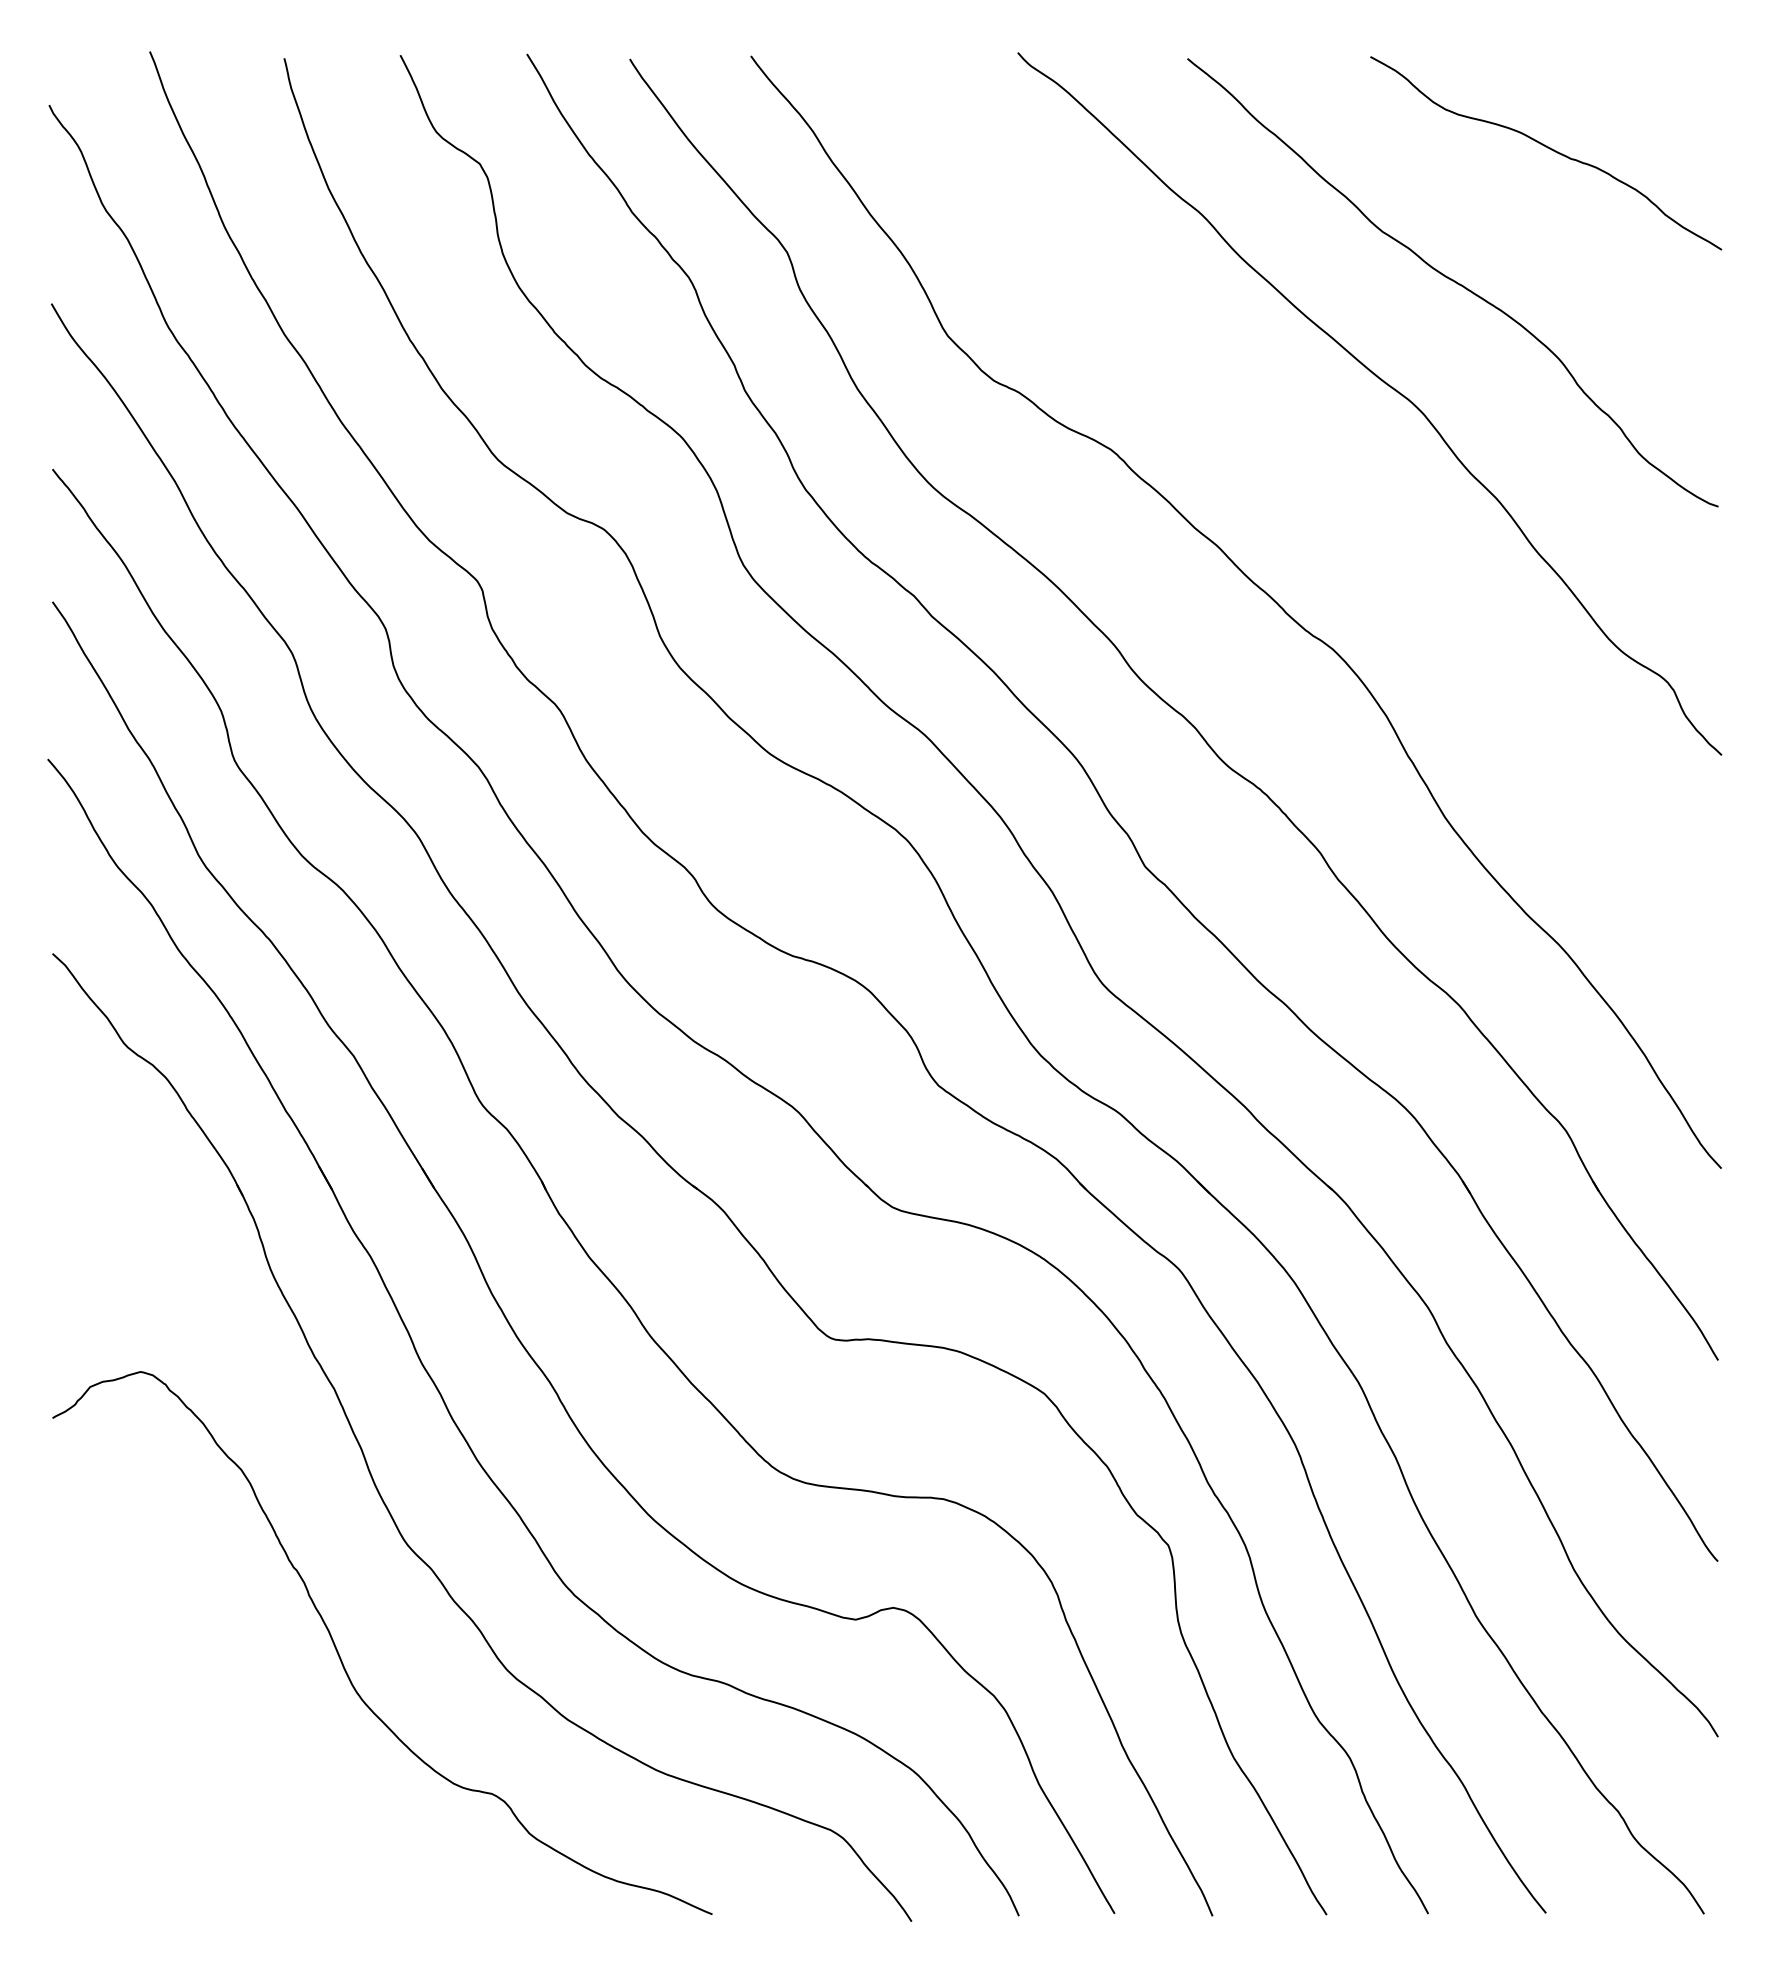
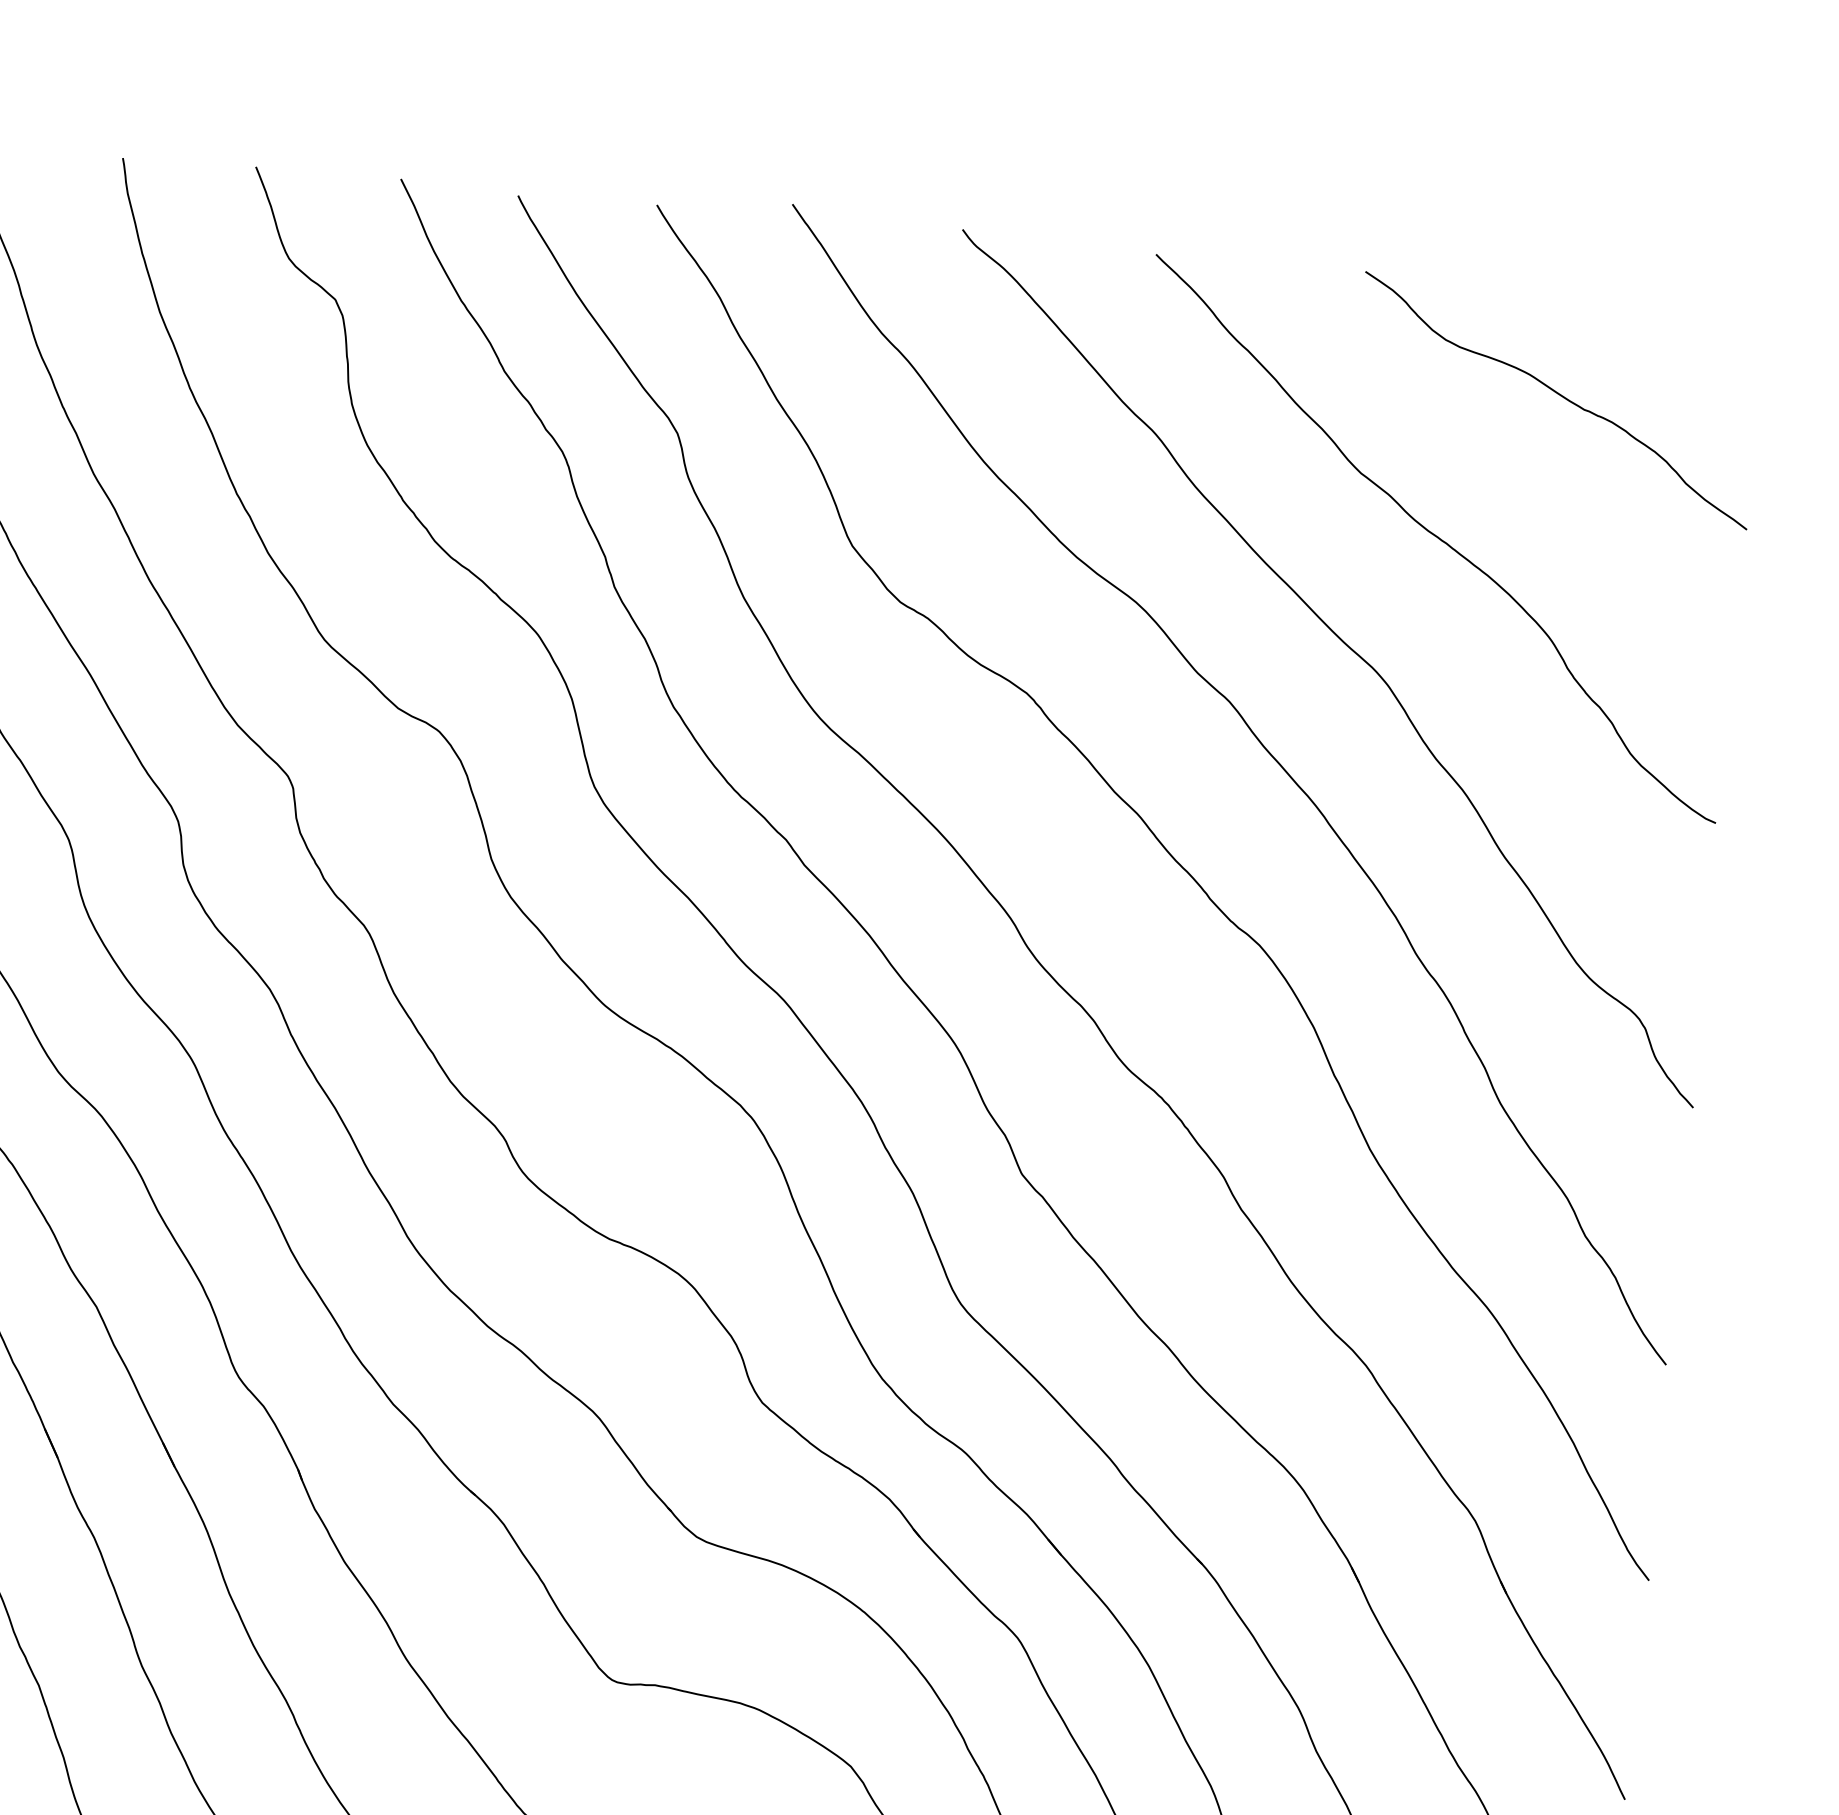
curve: (1319, 477) -> (1262, 747), added

